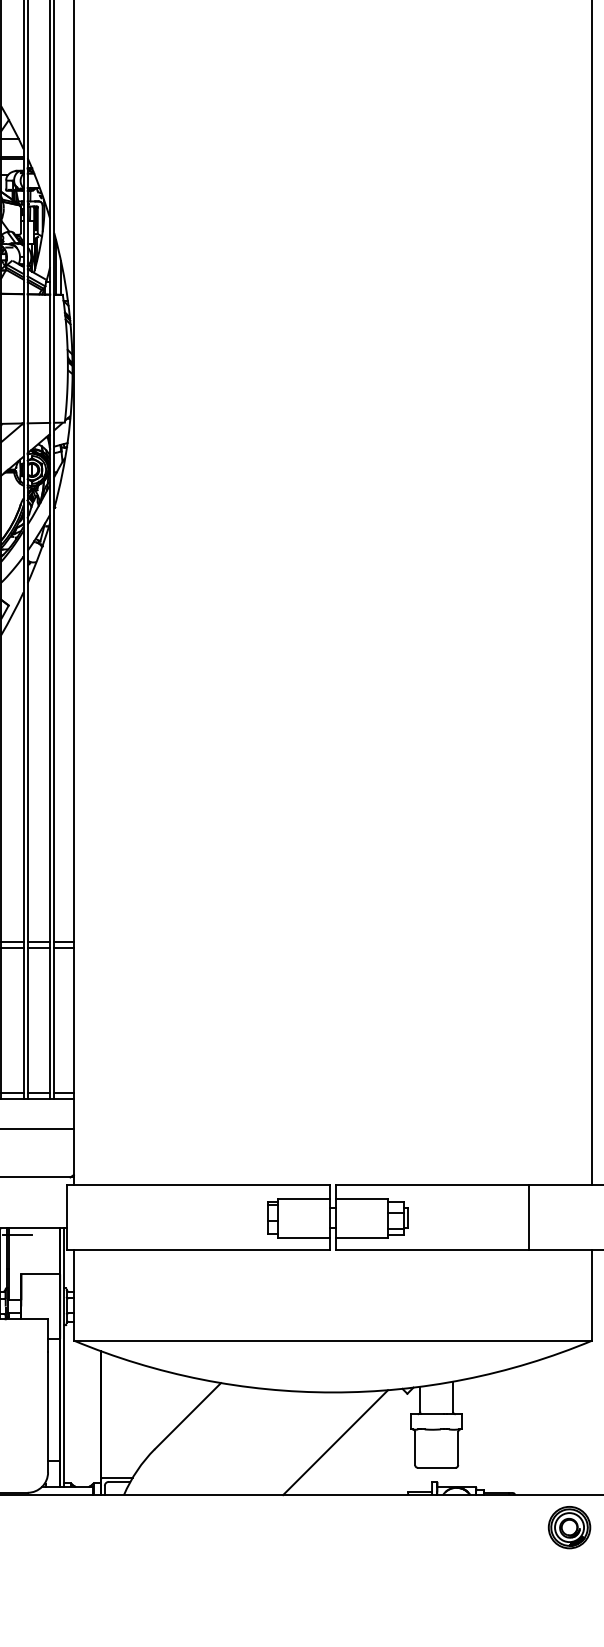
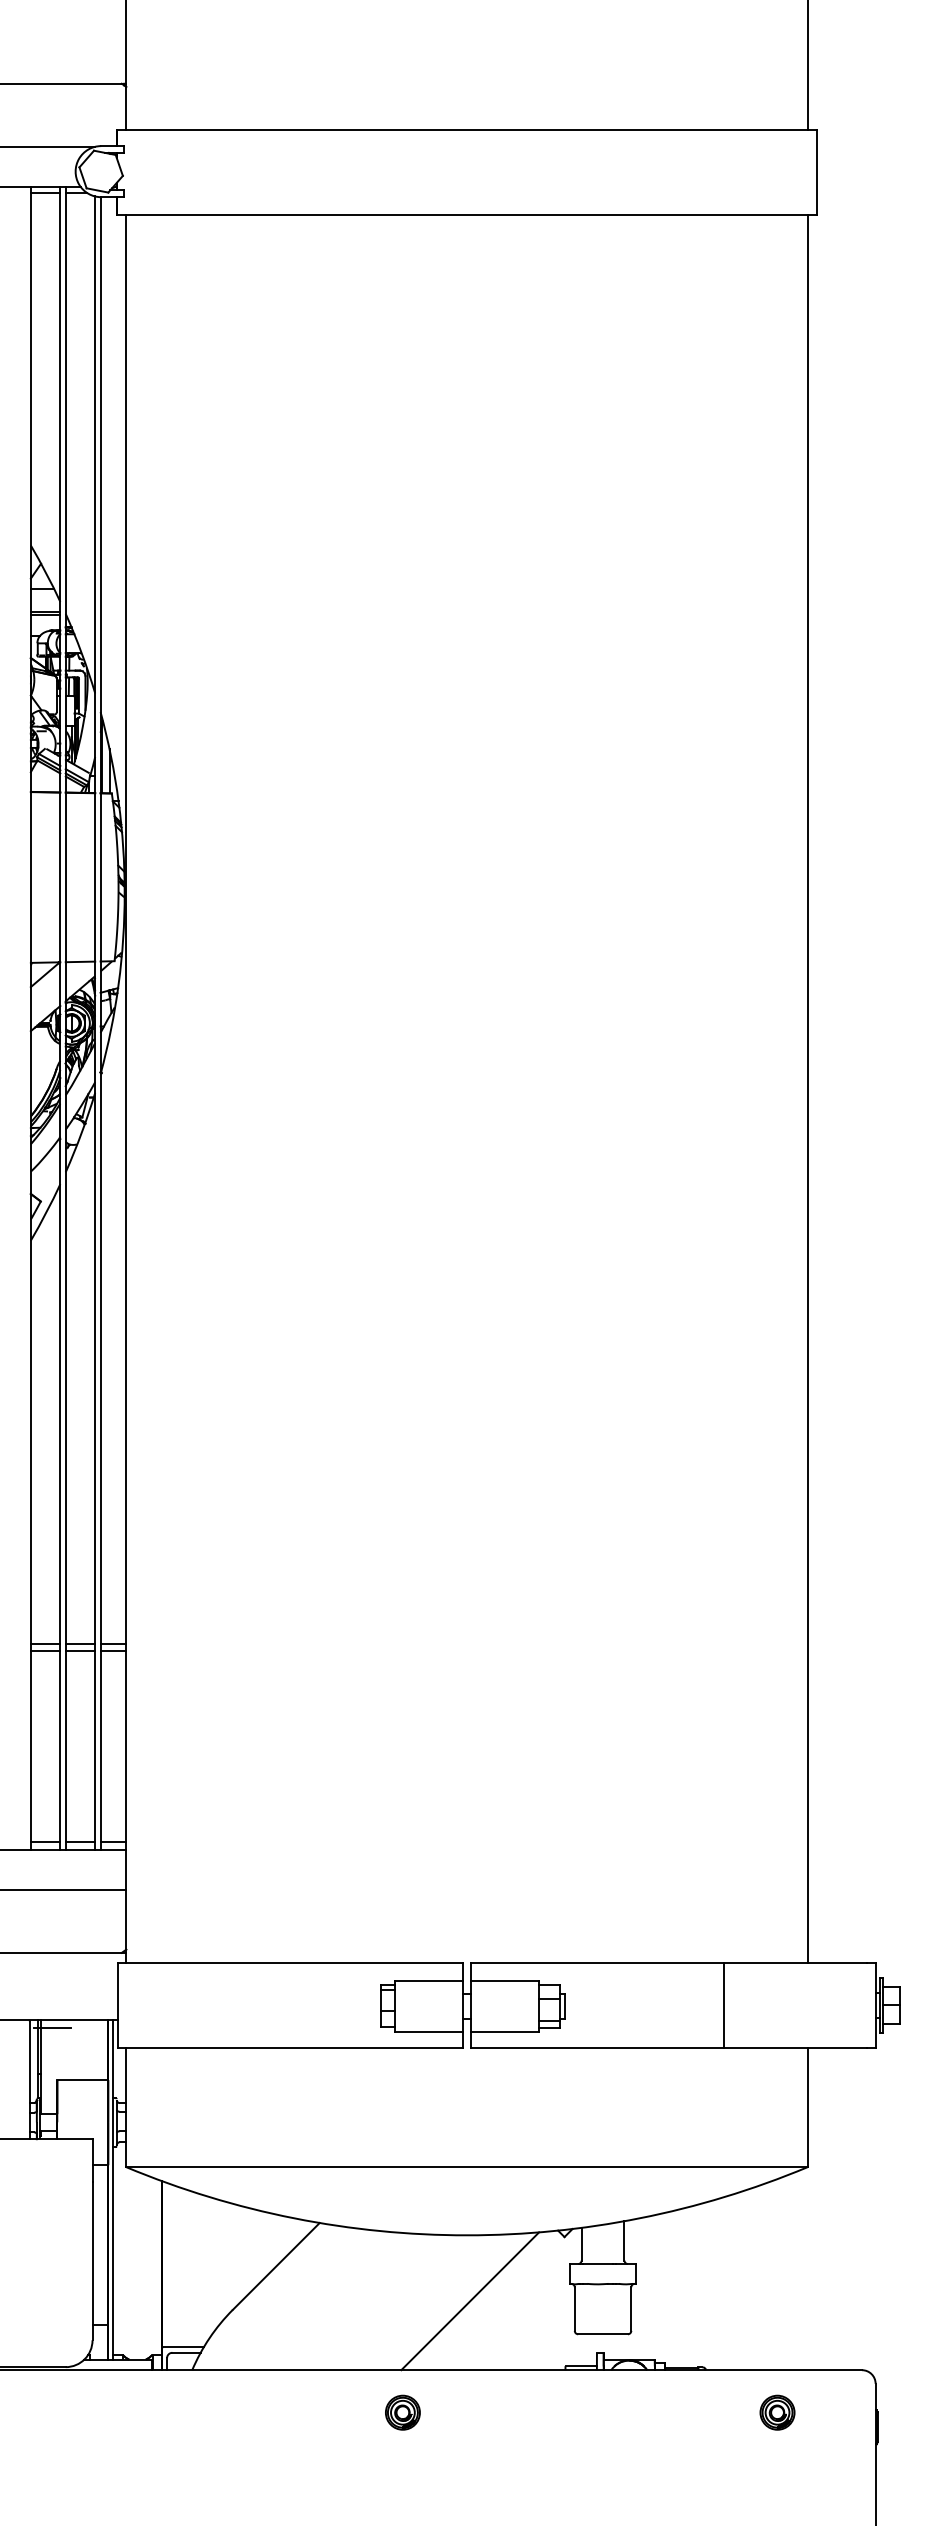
part: (284, 1527) -> (402, 2412), added
part: (569, 1527) -> (777, 2412), size x0.62

